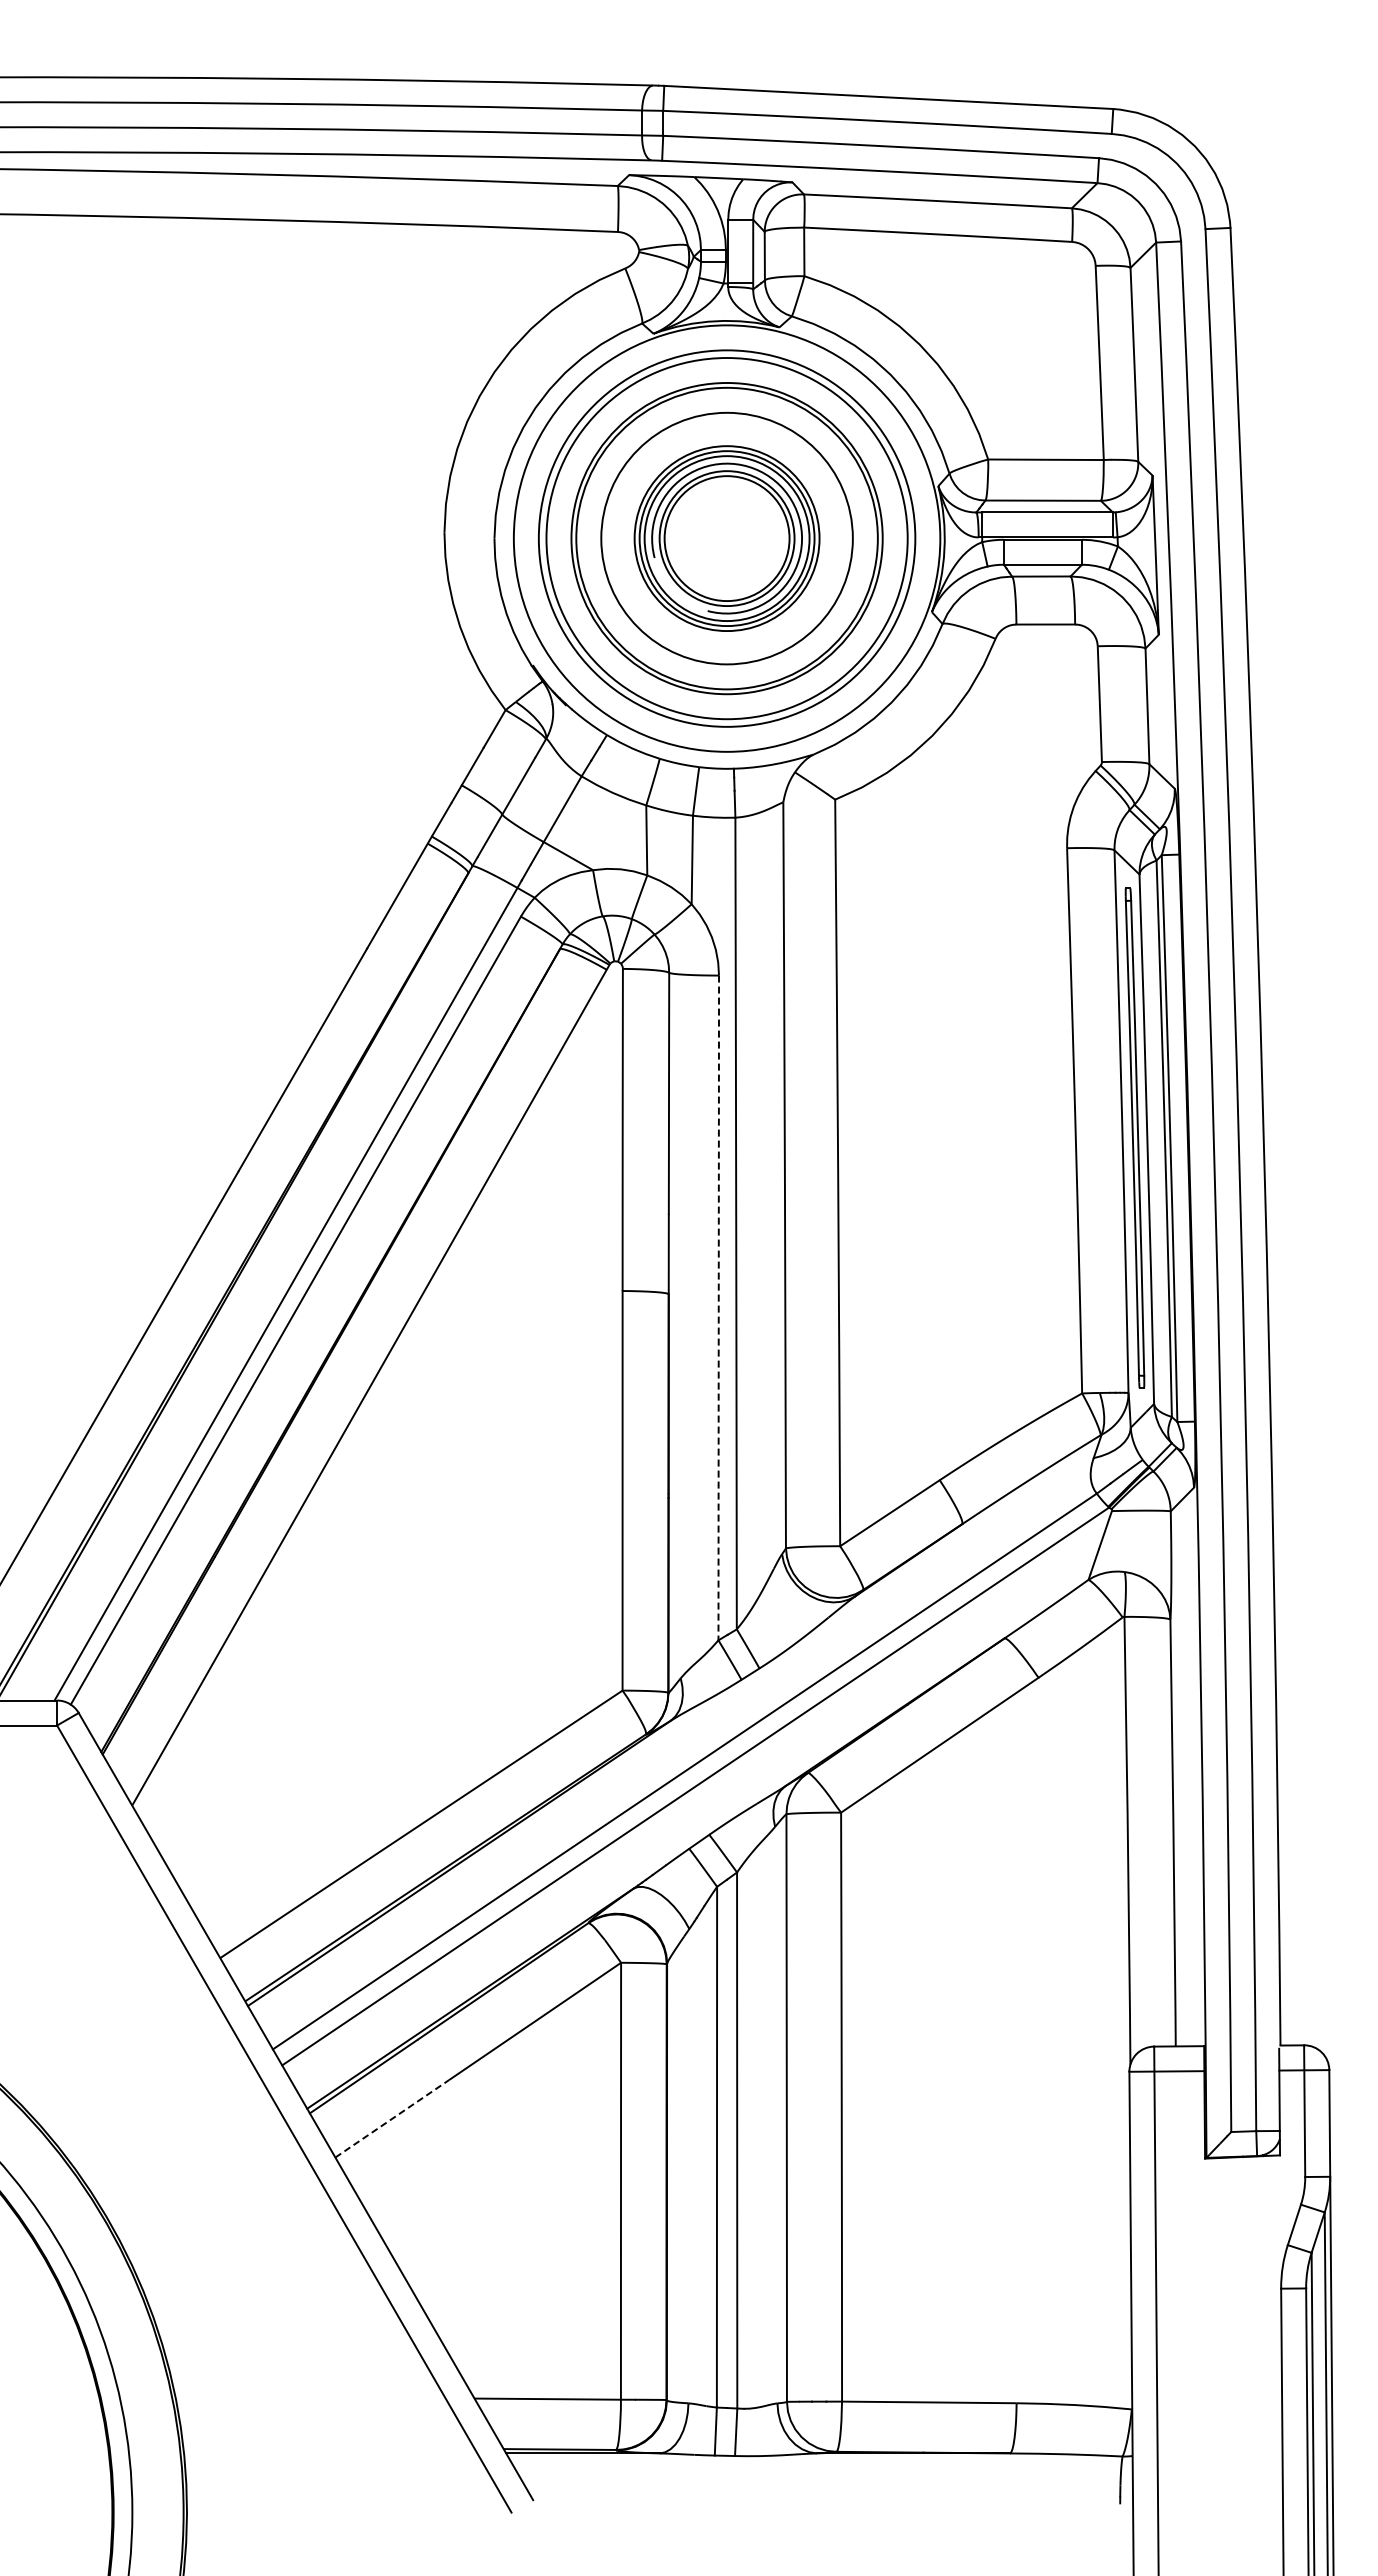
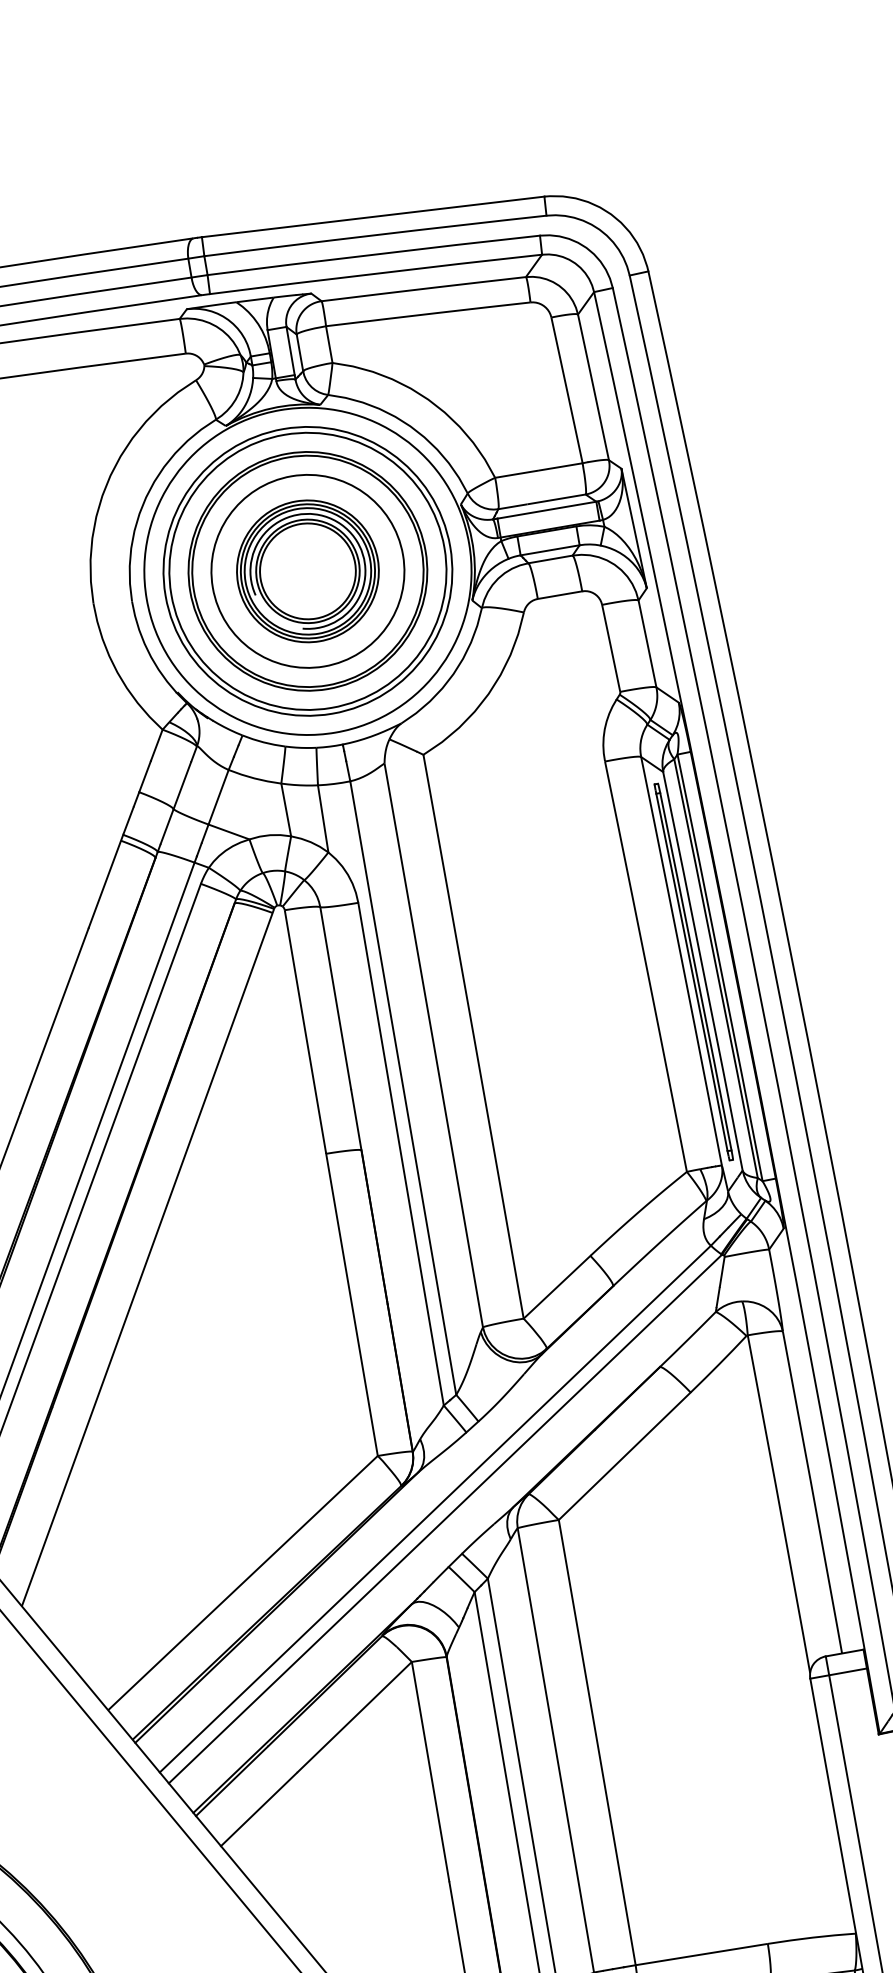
line: (718, 1308) -> (400, 1154), dashed -> solid
line: (392, 2118) -> (259, 1809), dashed -> solid

